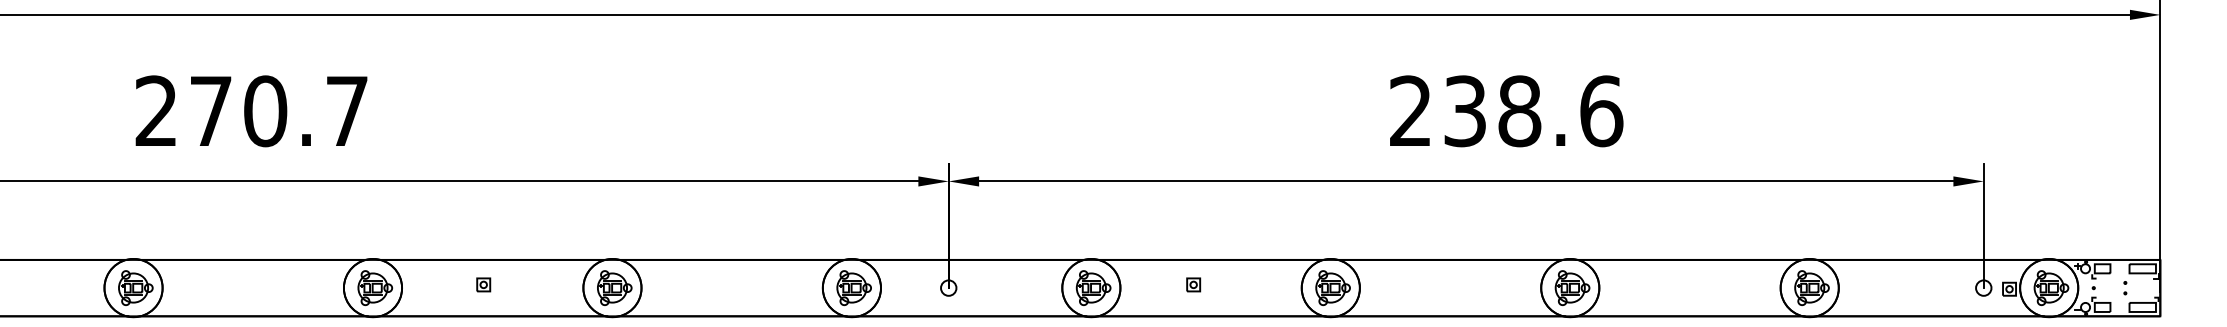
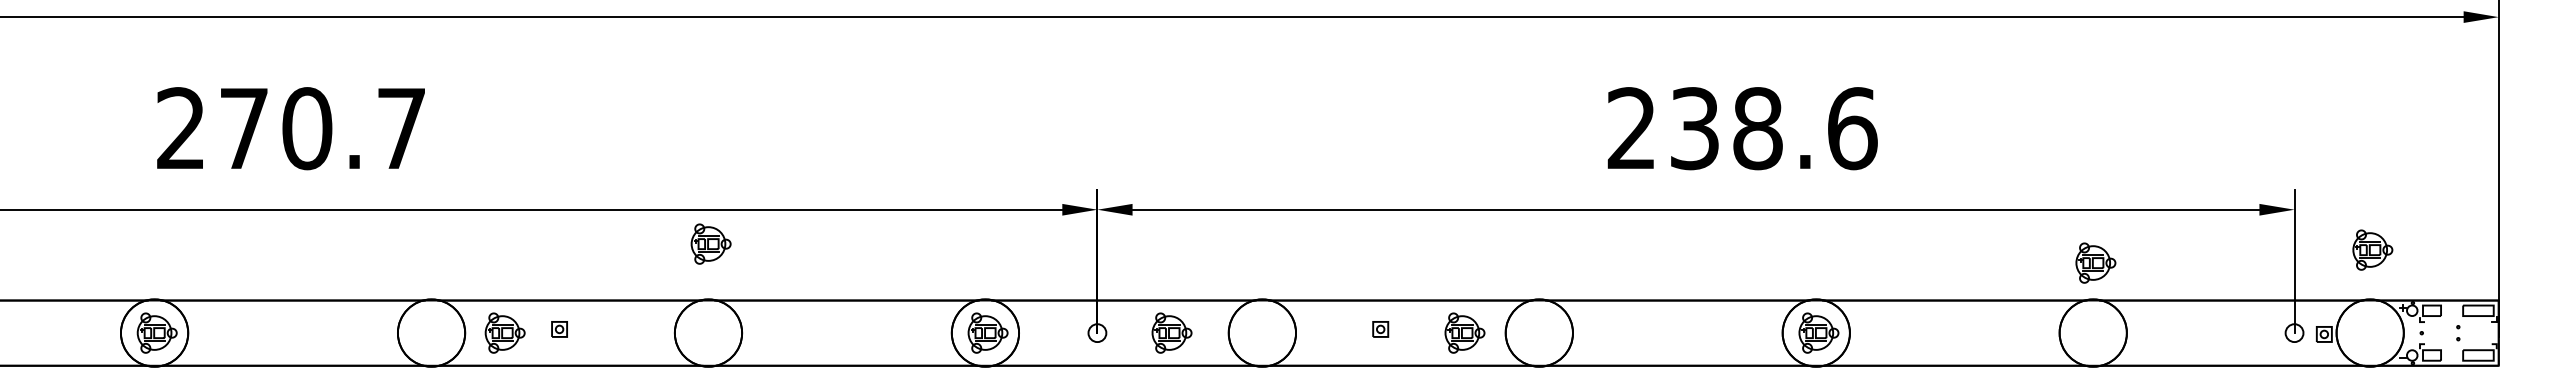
part: (374, 287) -> (504, 332), moved
part: (614, 287) -> (710, 243), moved
part: (1093, 287) -> (1171, 332), moved
part: (1332, 287) -> (1464, 332), moved
part: (1811, 287) -> (2095, 262), moved
part: (2051, 287) -> (2372, 249), moved

